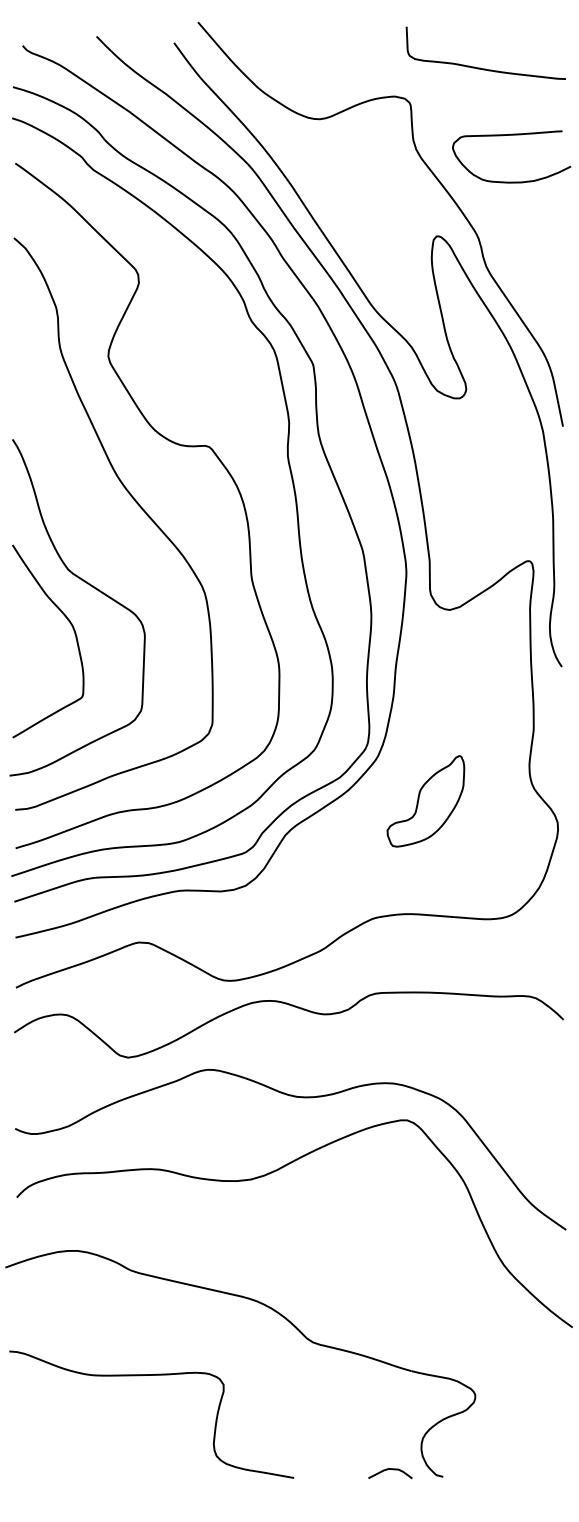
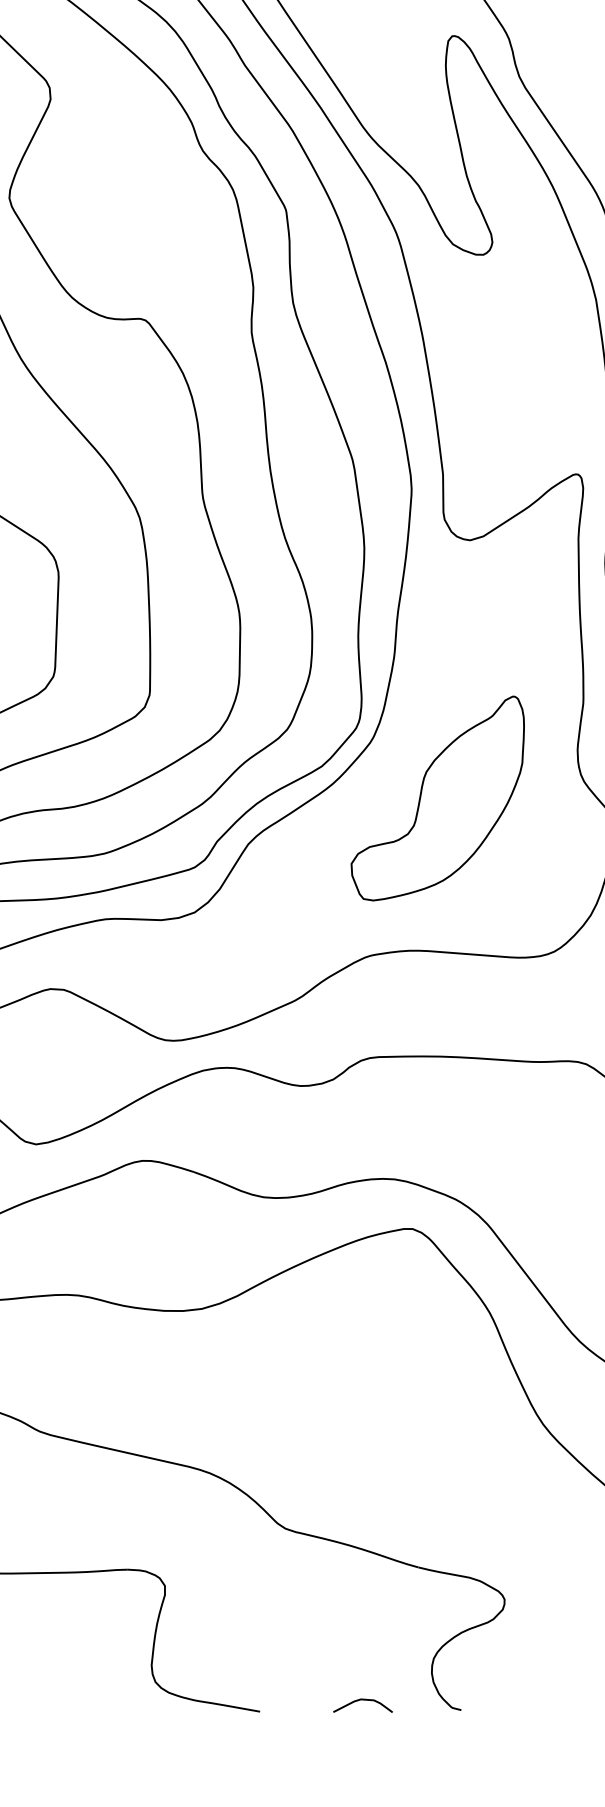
part: (425, 801) -> (437, 798), size x1.67
curve: (392, 1470) -> (365, 1701), moved

